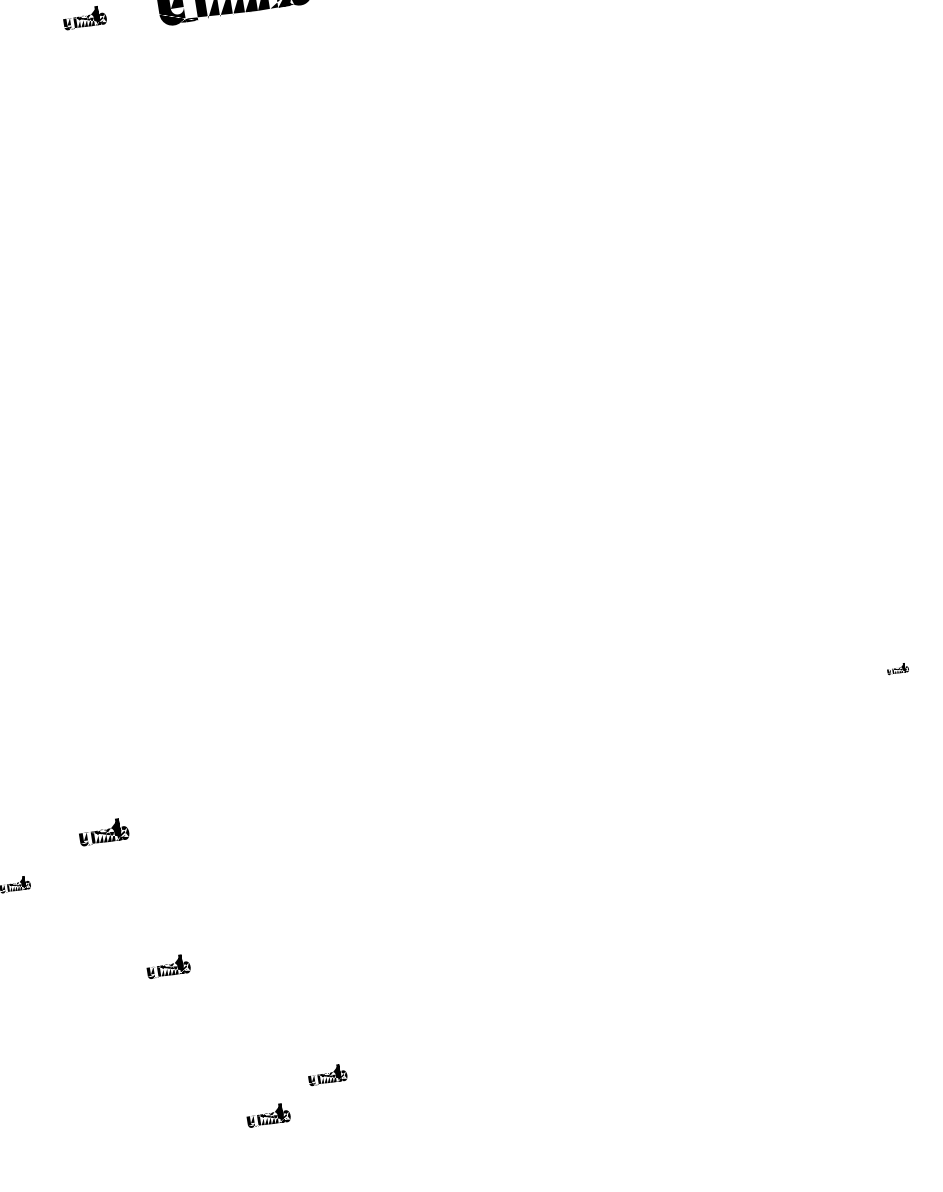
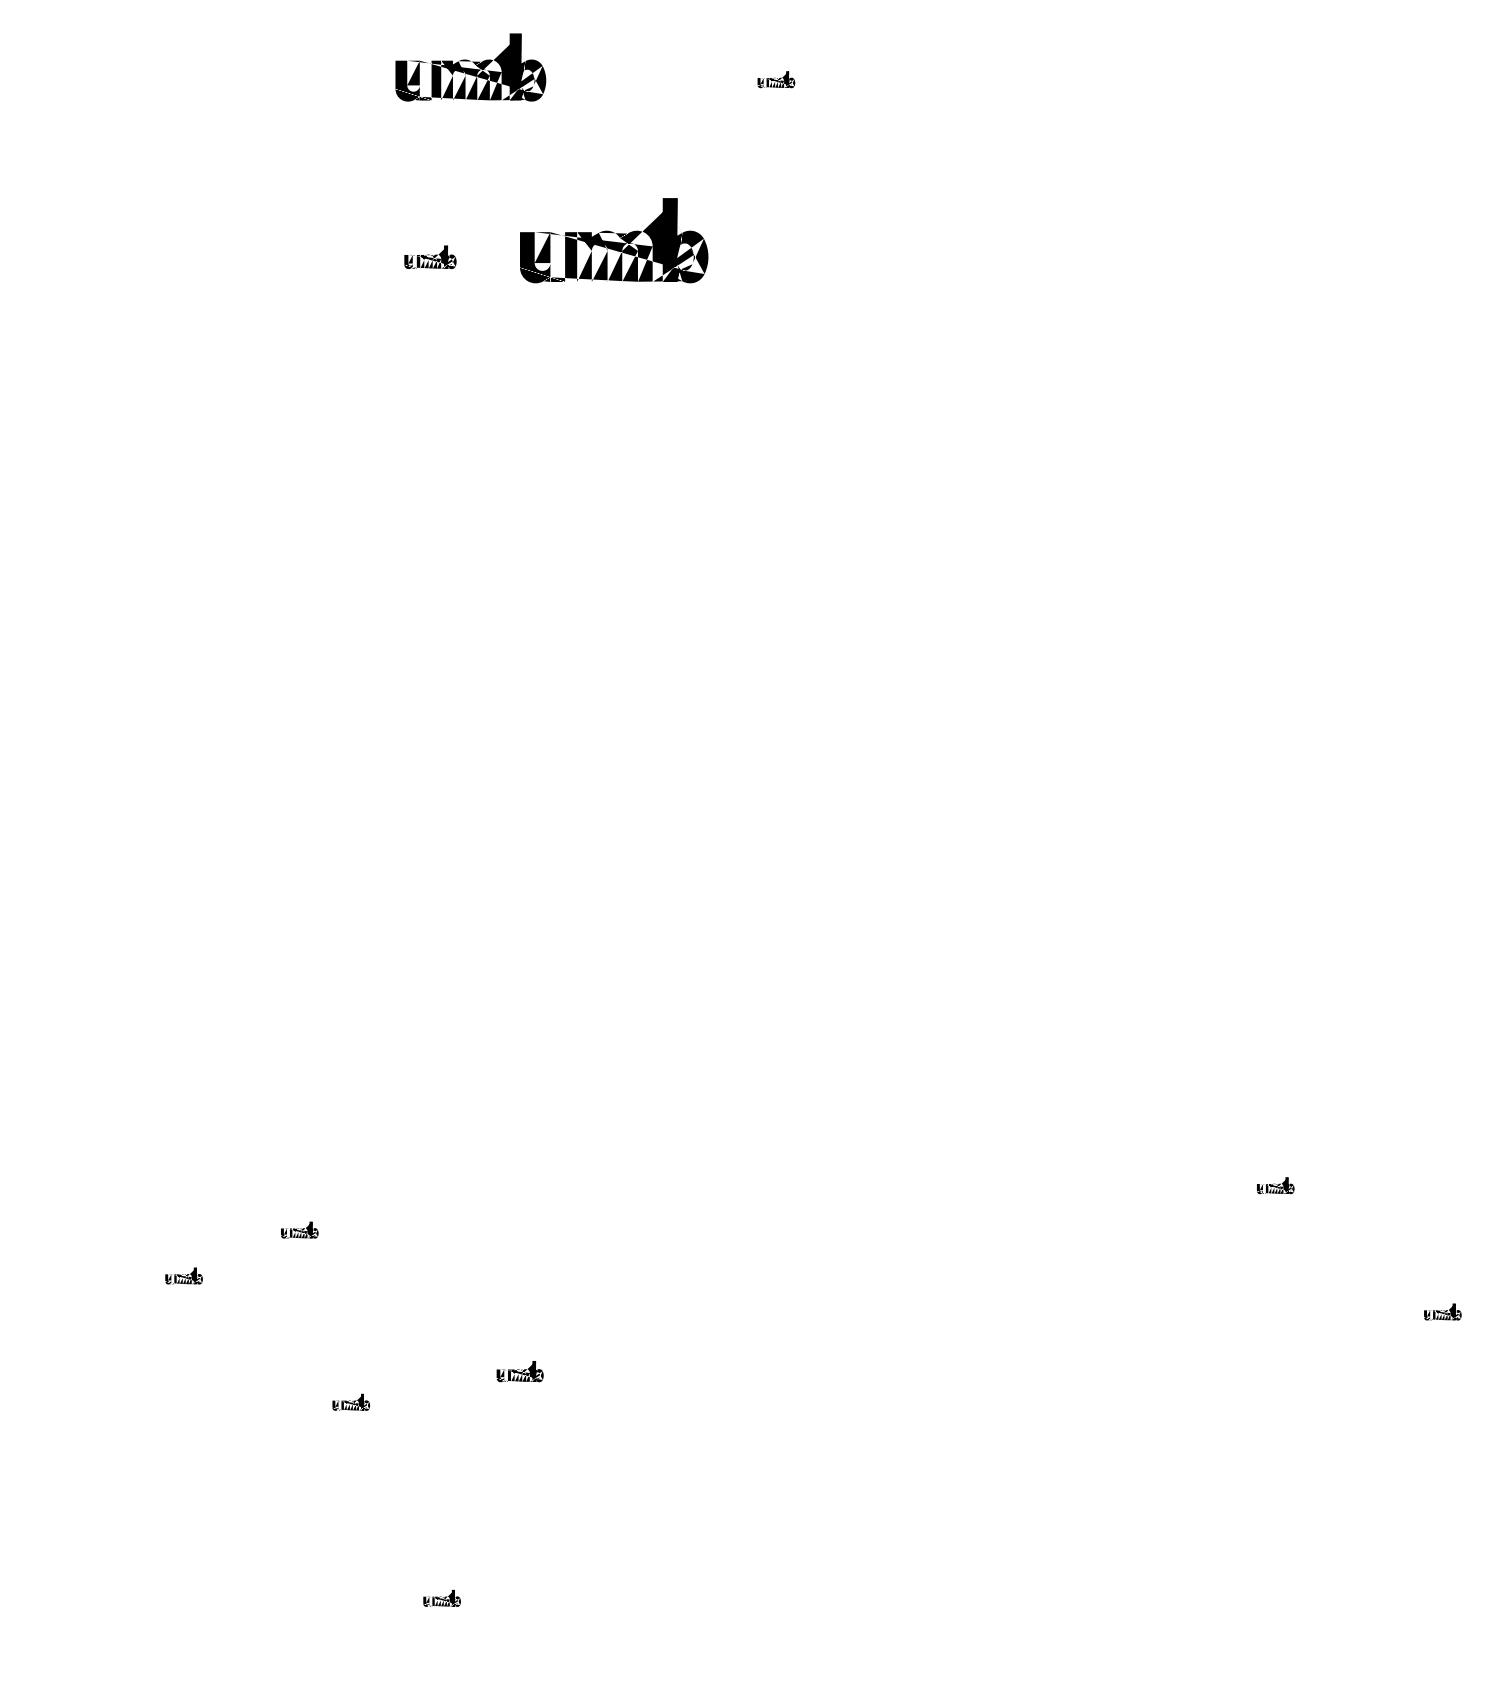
part: (897, 668) -> (1275, 1185), size x1.43
part: (103, 831) -> (299, 1229), size x0.62
part: (168, 965) -> (351, 1401), size x0.71
part: (326, 1074) -> (519, 1371), moved
part: (267, 1114) -> (441, 1597), size x0.71

